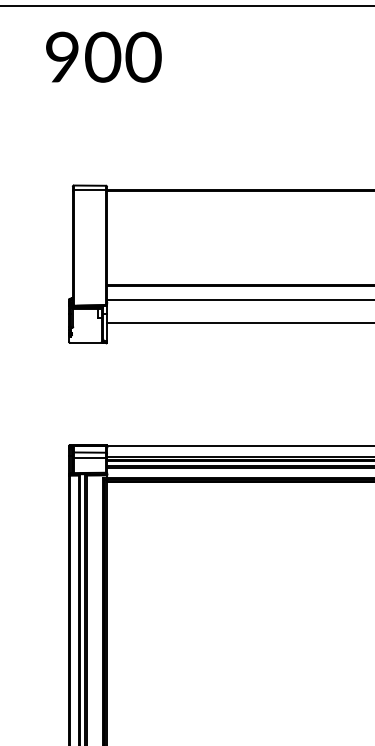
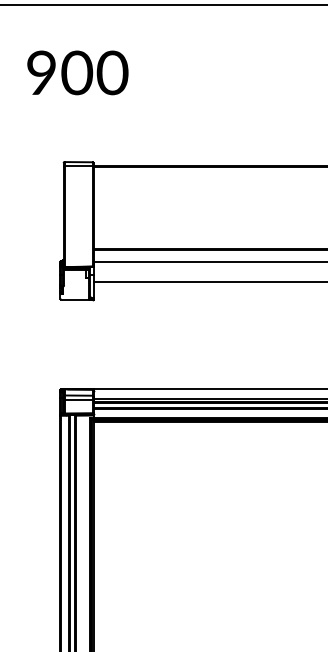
text: (103, 56) -> (77, 72), moved

